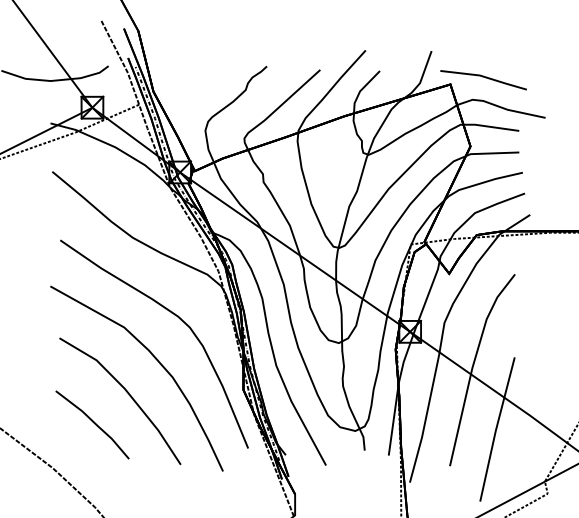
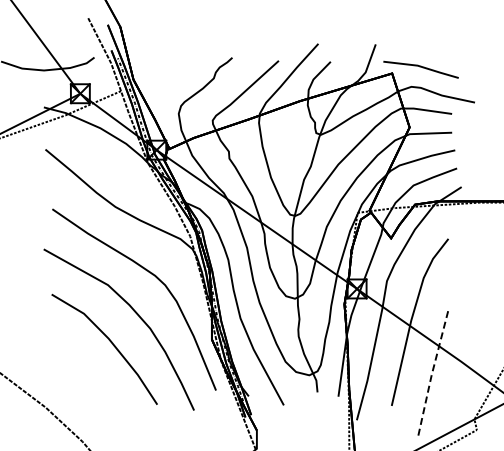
line: (93, 423) -> (81, 368), removed
line: (495, 430) -> (431, 374), solid -> dashed

